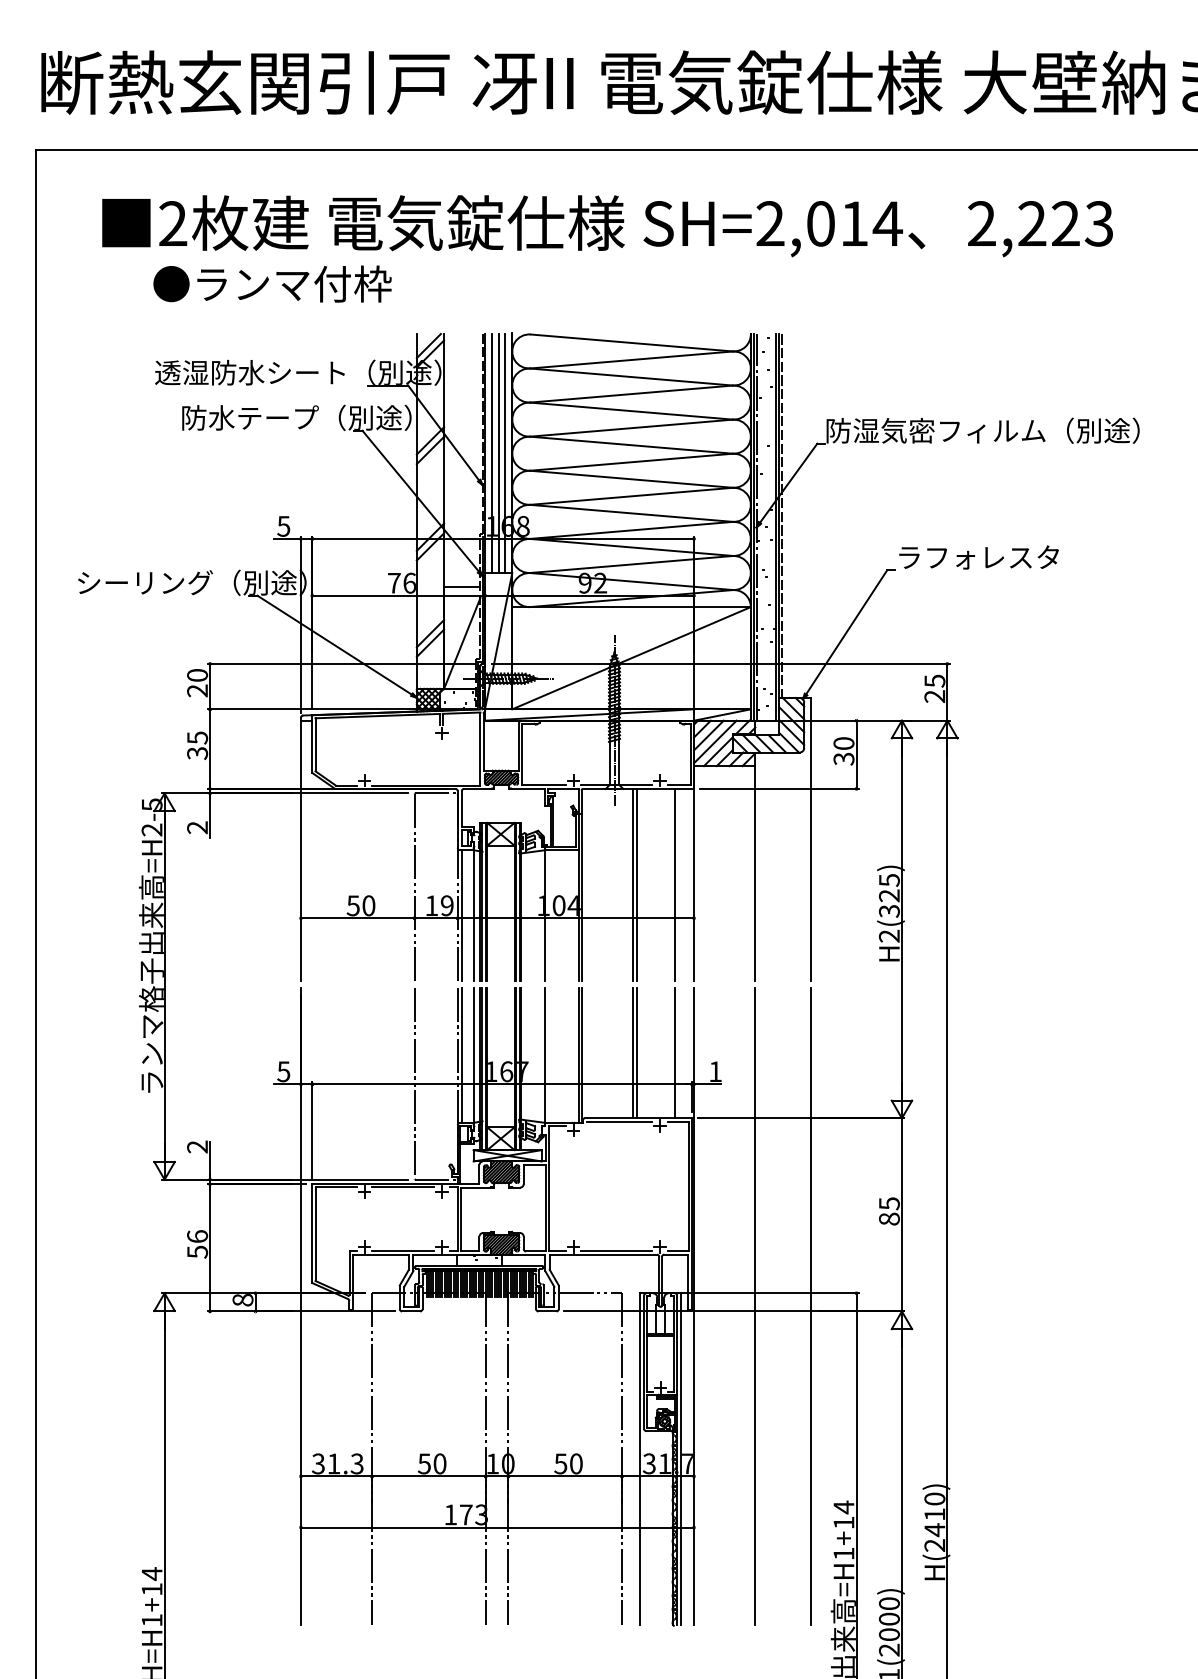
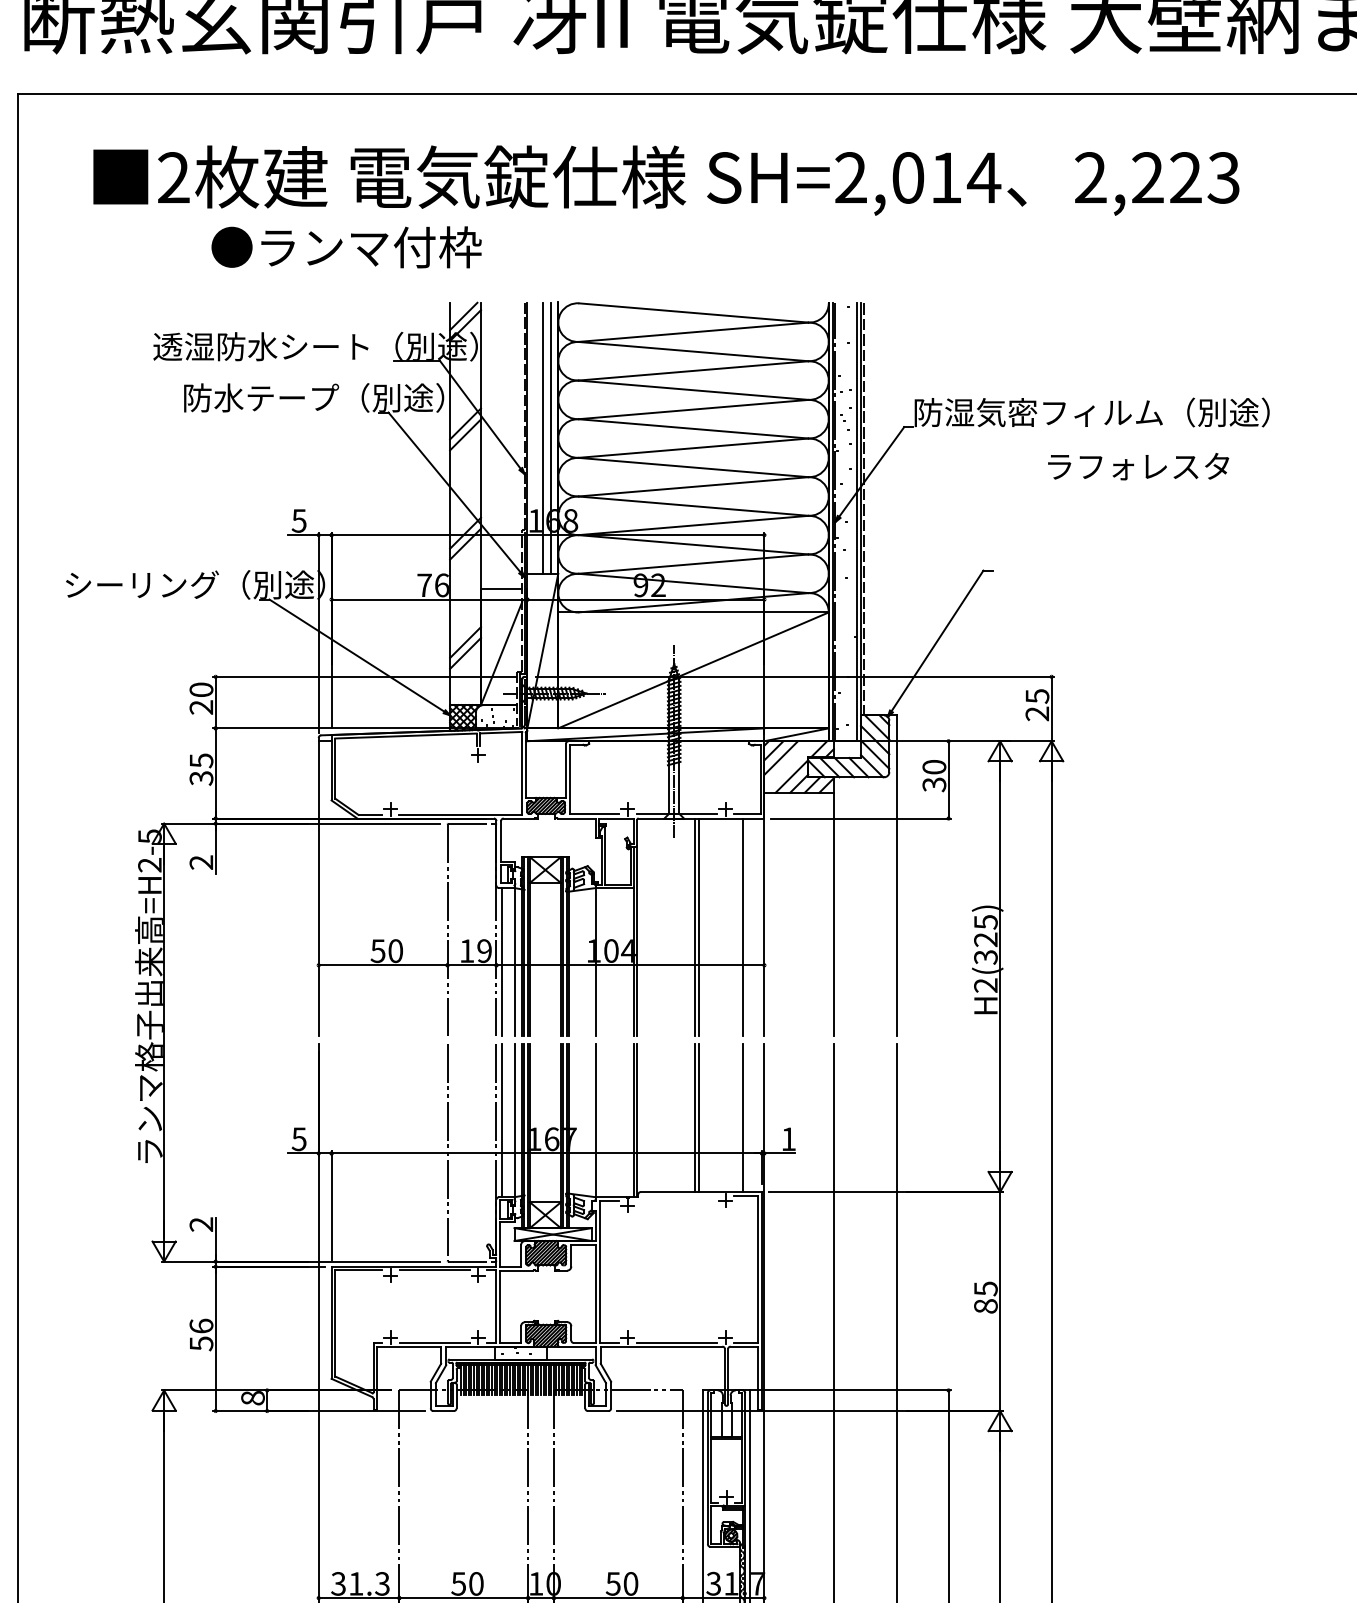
text: (272, 283) -> (346, 246), moved
line: (491, 453) -> (534, 438), removed
text: (978, 557) -> (1137, 466), moved
line: (715, 741) -> (788, 764), removed
line: (619, 1121) -> (679, 1195), removed

